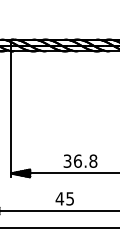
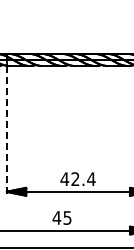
line: (10, 113) -> (6, 130), solid -> dashed
text: (79, 161) -> (77, 179), 36.8 -> 42.4

